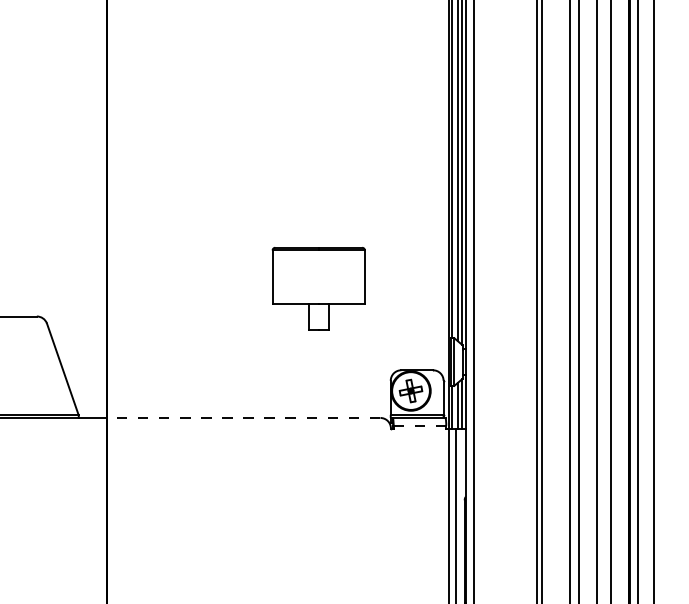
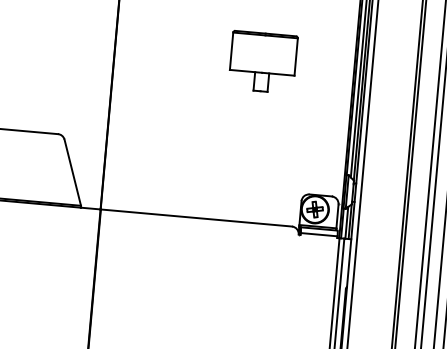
part: (318, 288) -> (262, 62), moved
line: (243, 417) -> (196, 217), dashed -> solid
line: (420, 426) -> (319, 235), dashed -> solid

